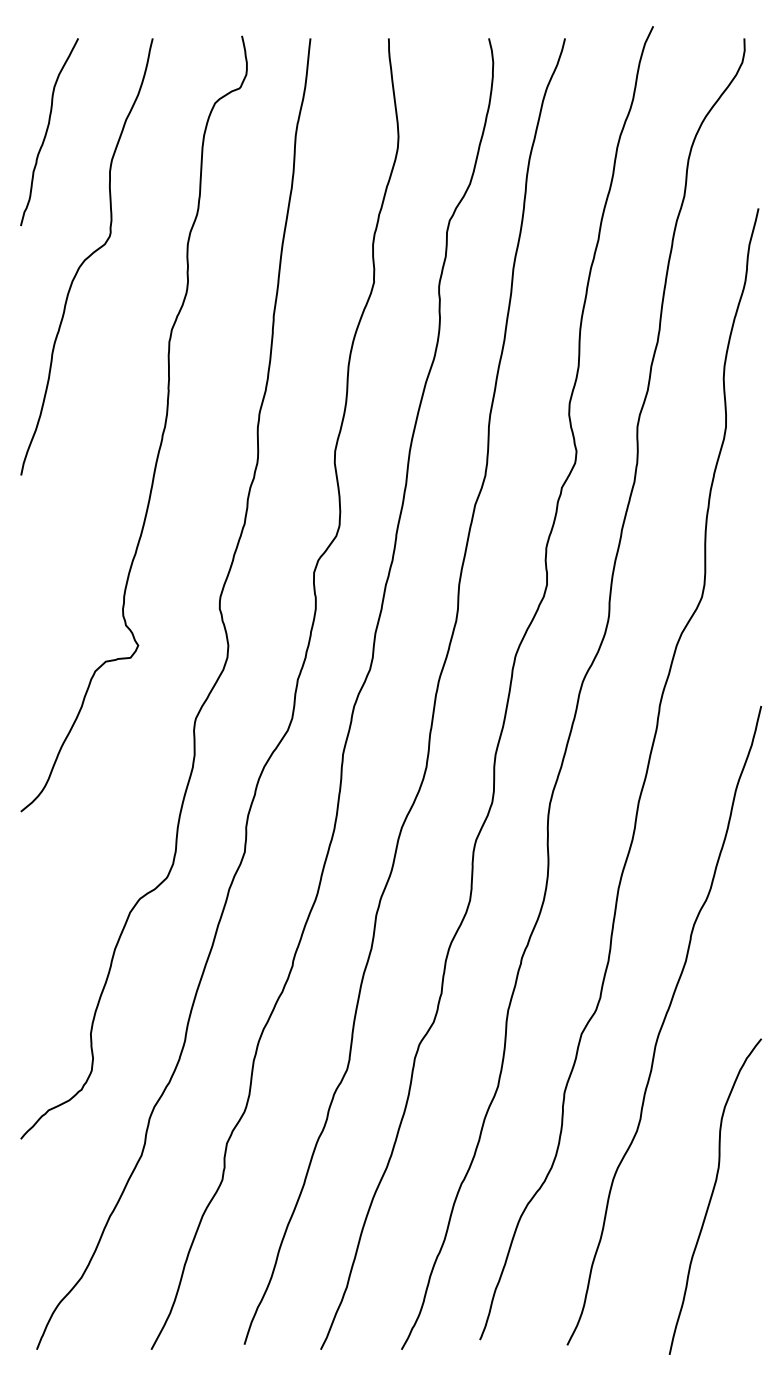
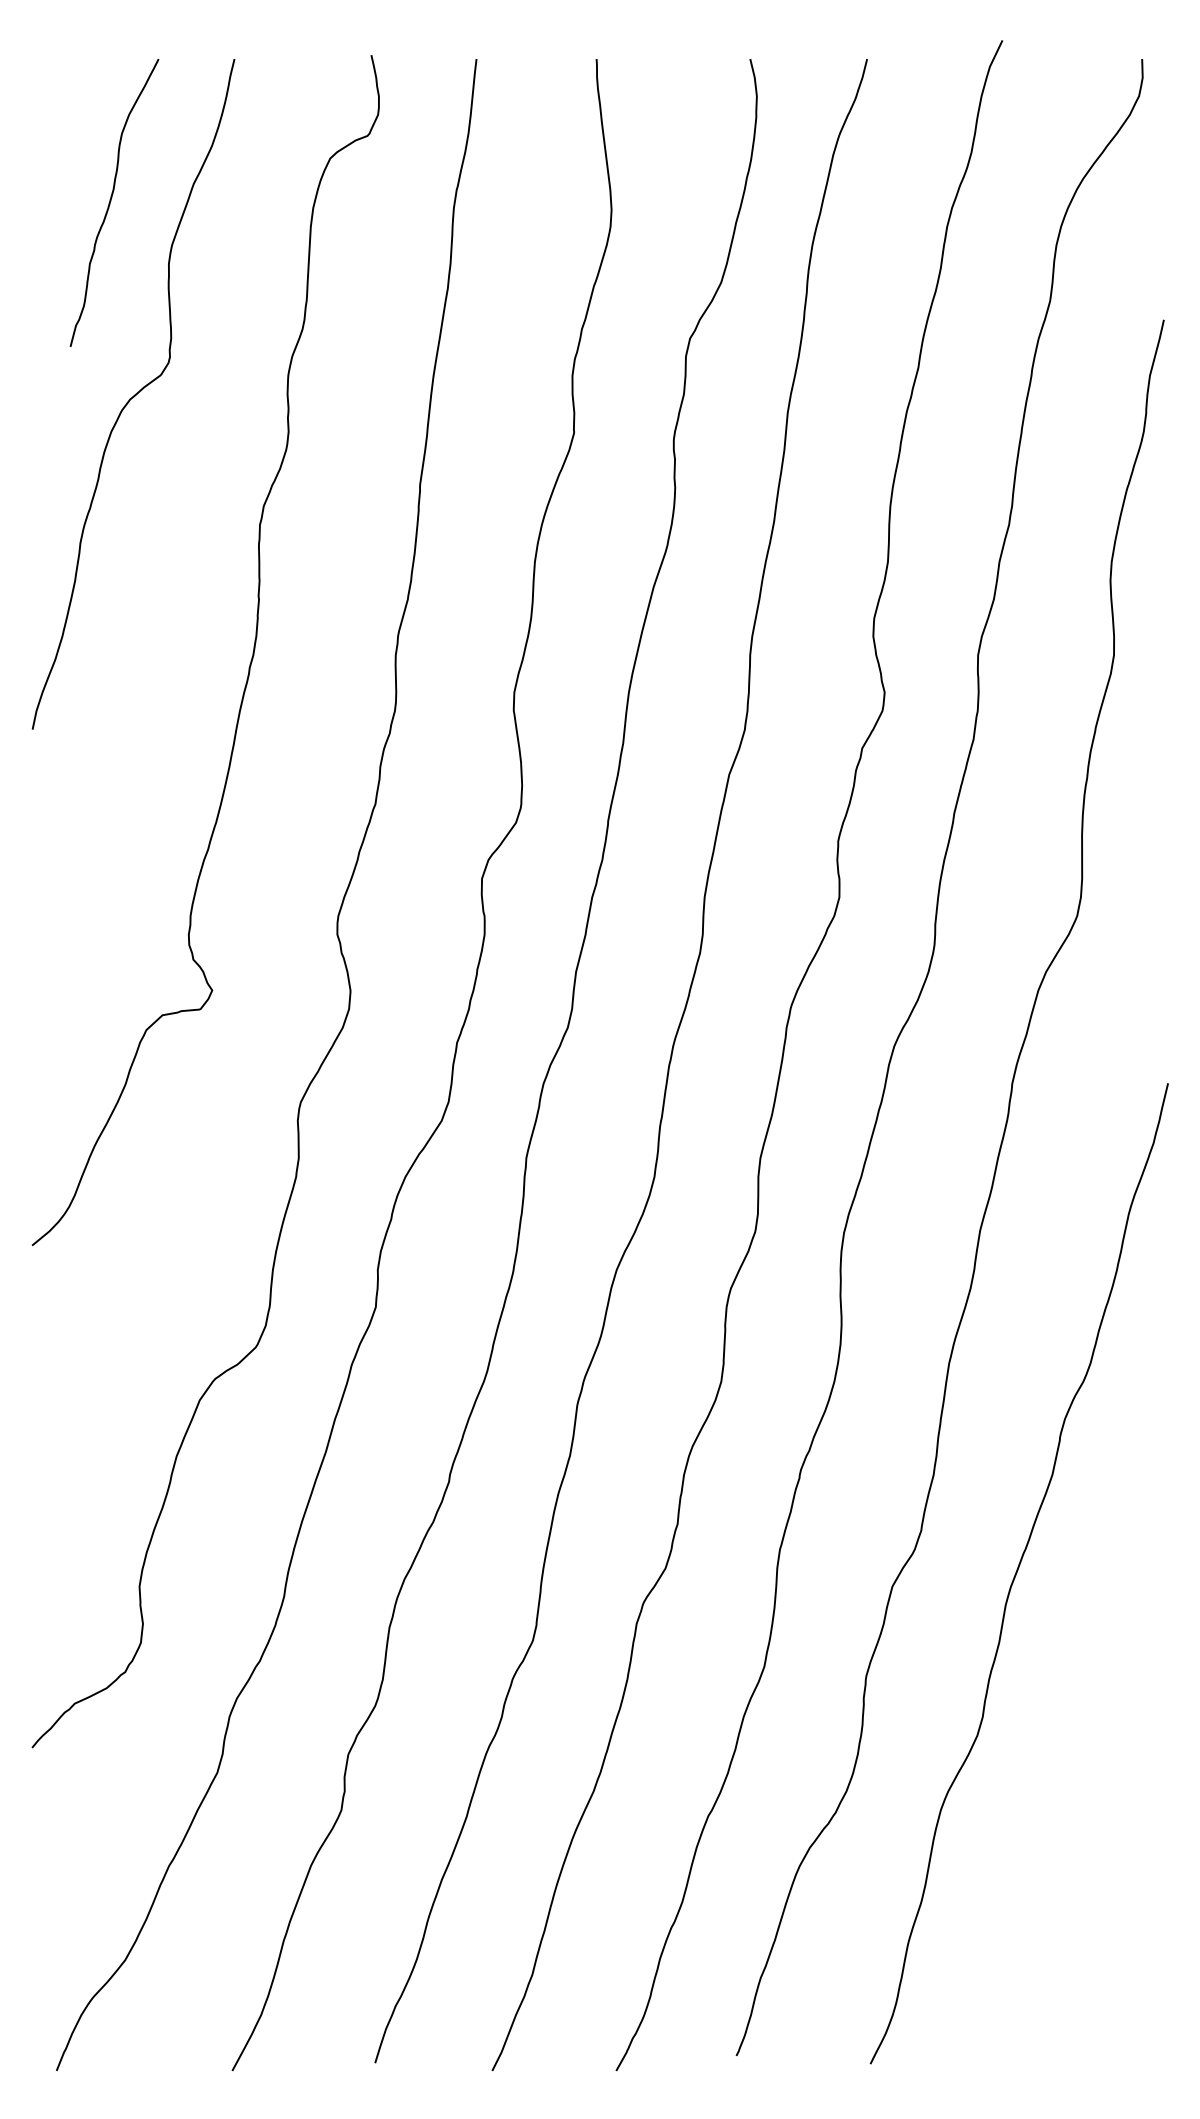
curve: (47, 132) -> (111, 203), moved
curve: (712, 1196) -> (1093, 1835), removed

